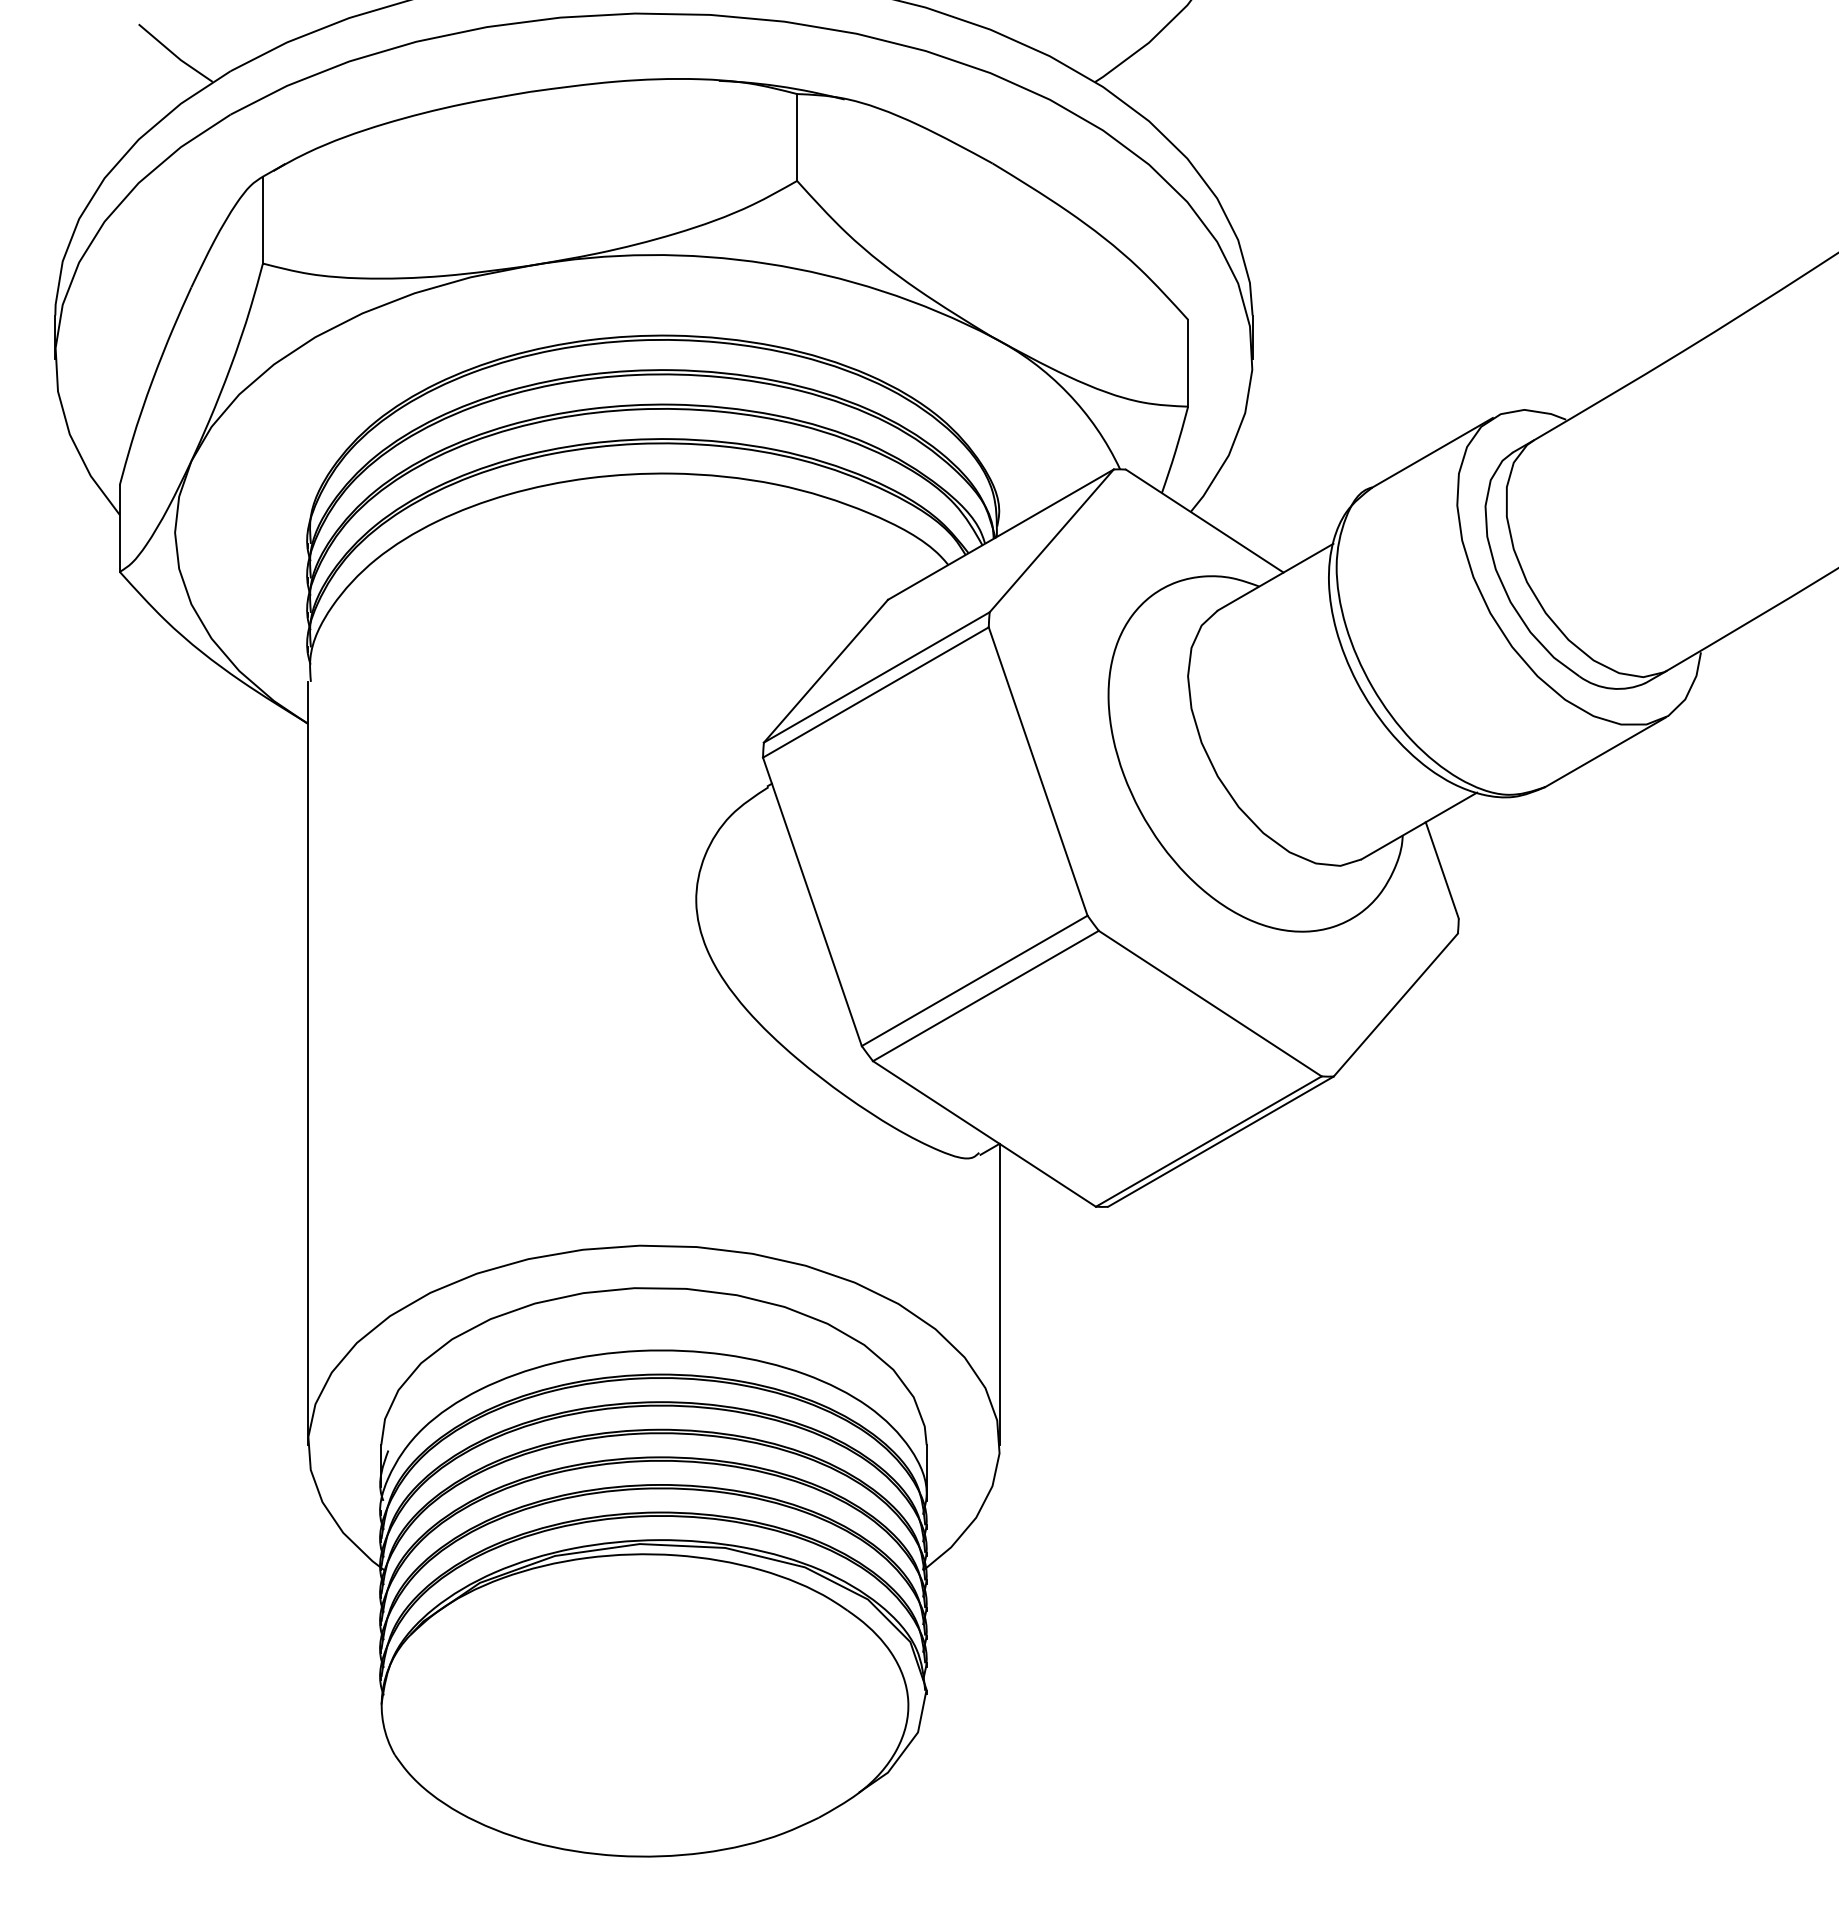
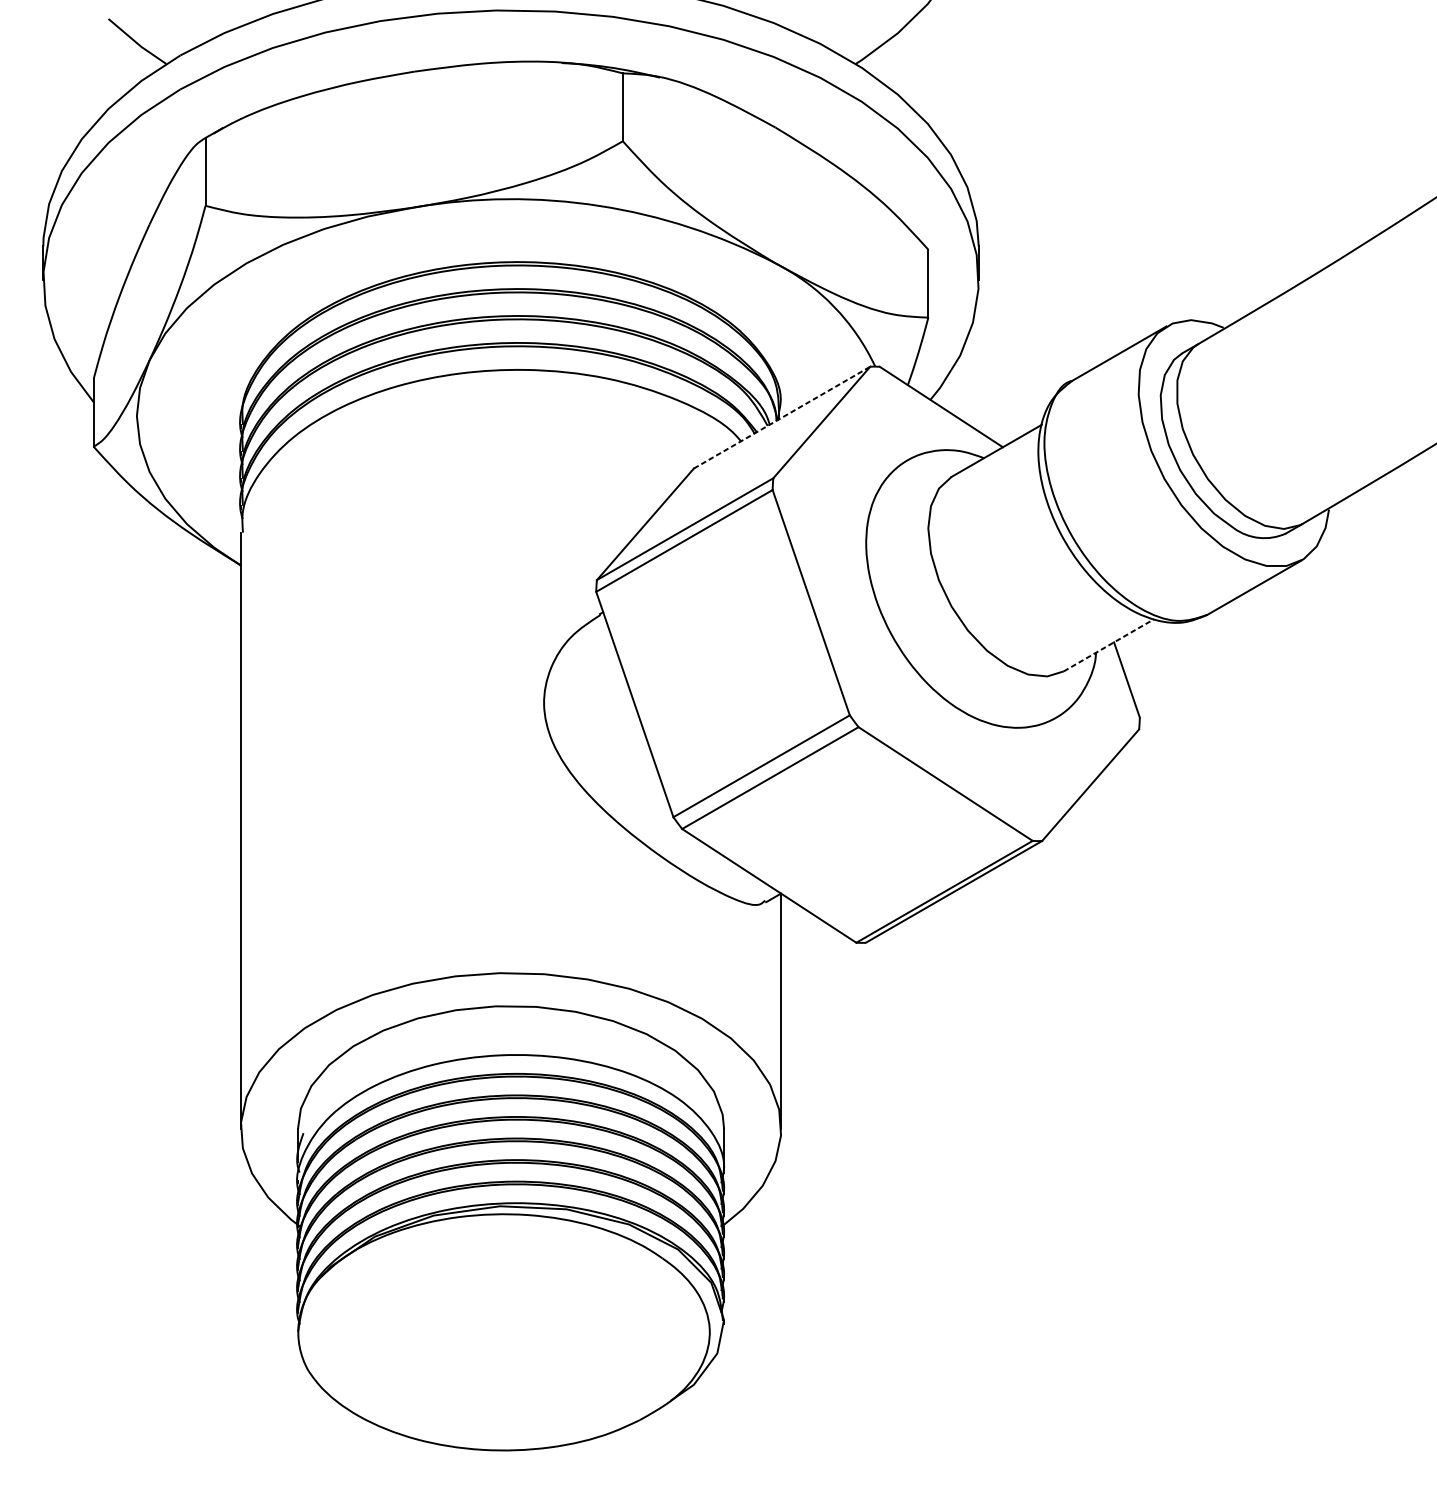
line: (1001, 534) -> (782, 417), solid -> dashed
line: (1419, 826) -> (1109, 645), solid -> dashed

